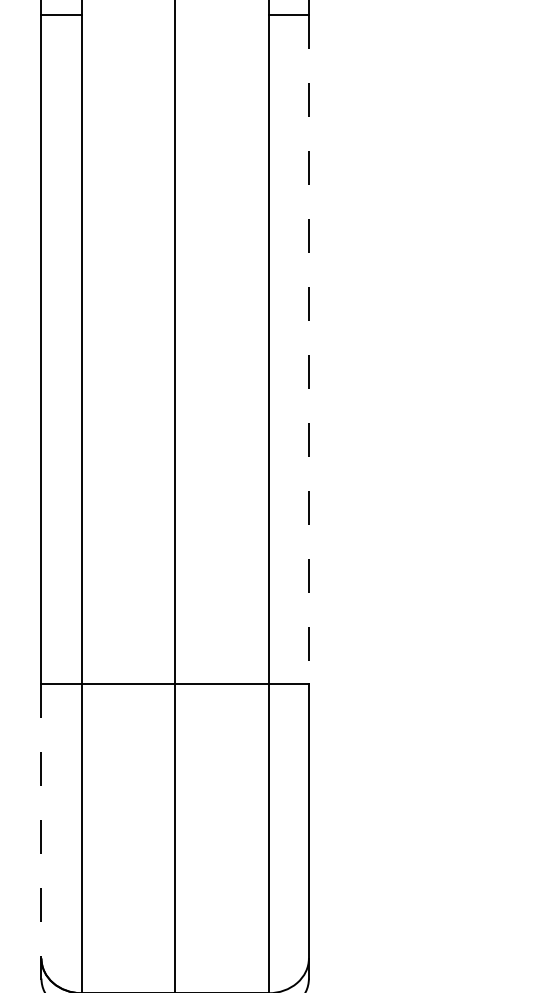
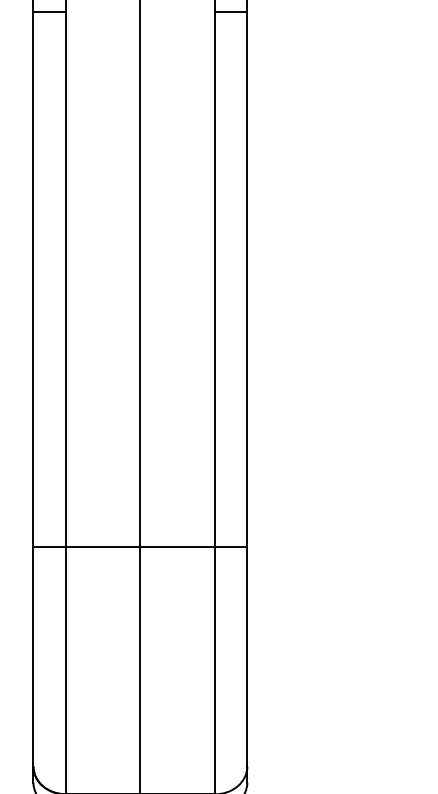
line: (308, 350) -> (246, 280), dashed -> solid
line: (41, 821) -> (33, 656), dashed -> solid

